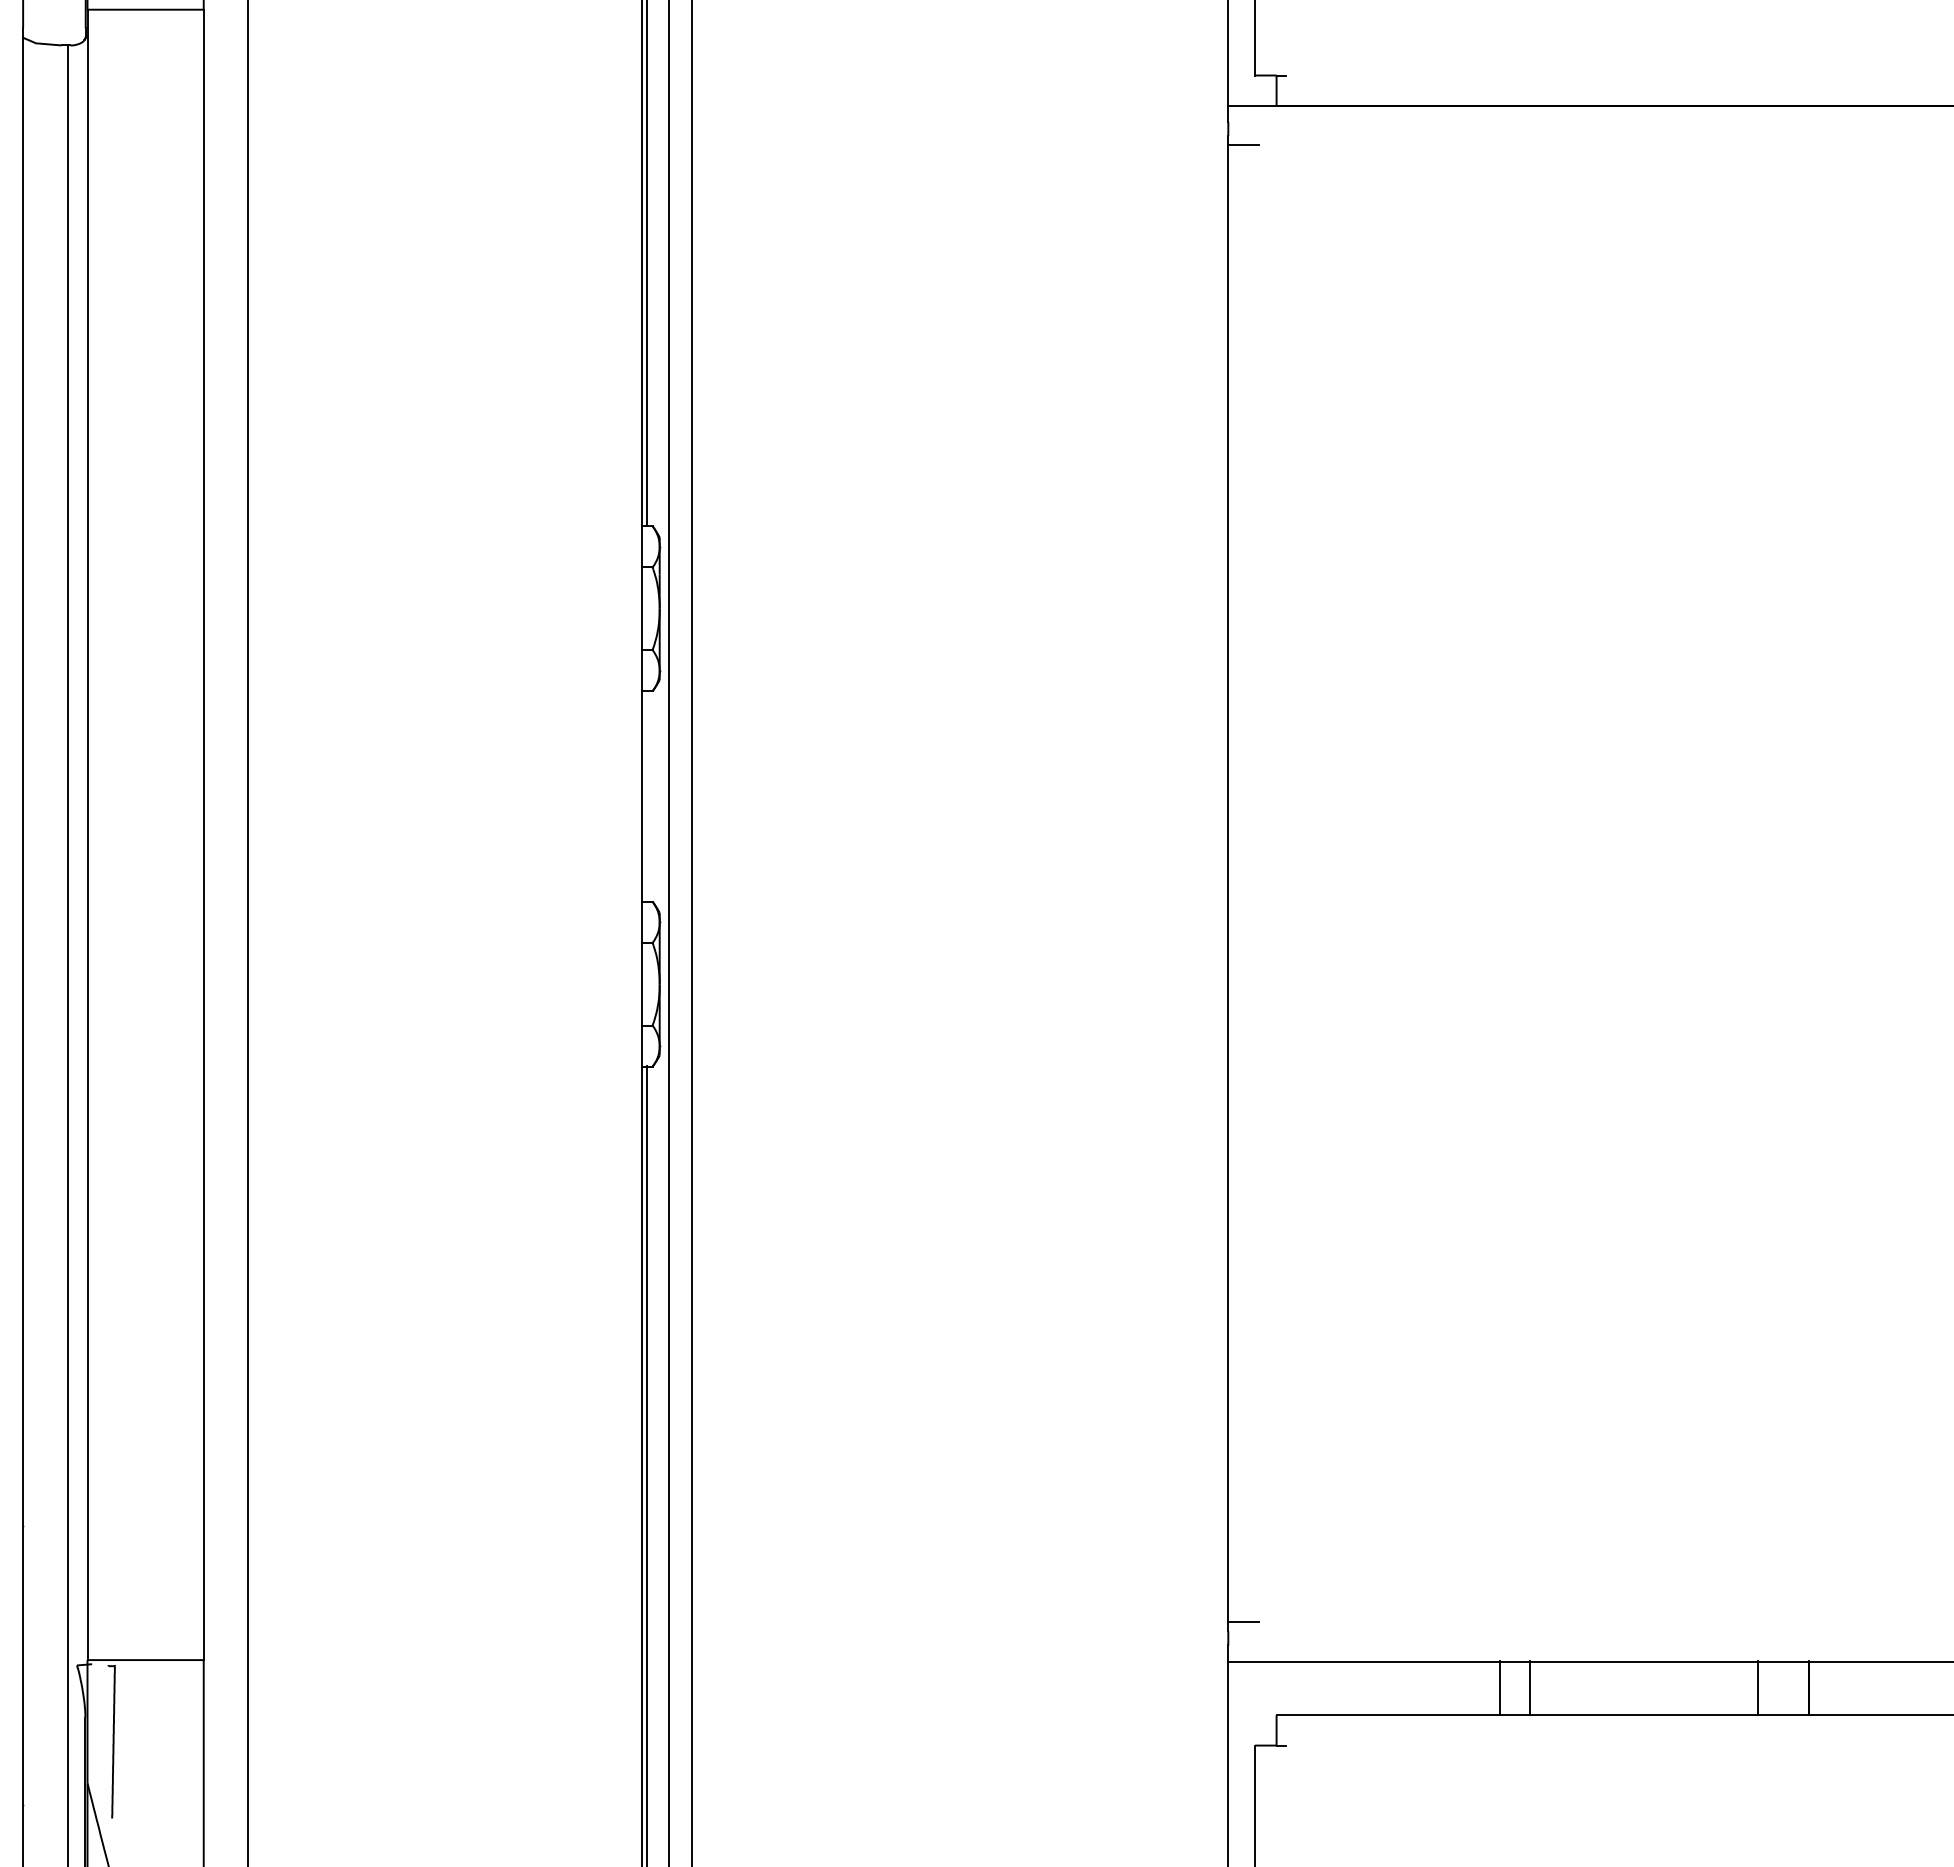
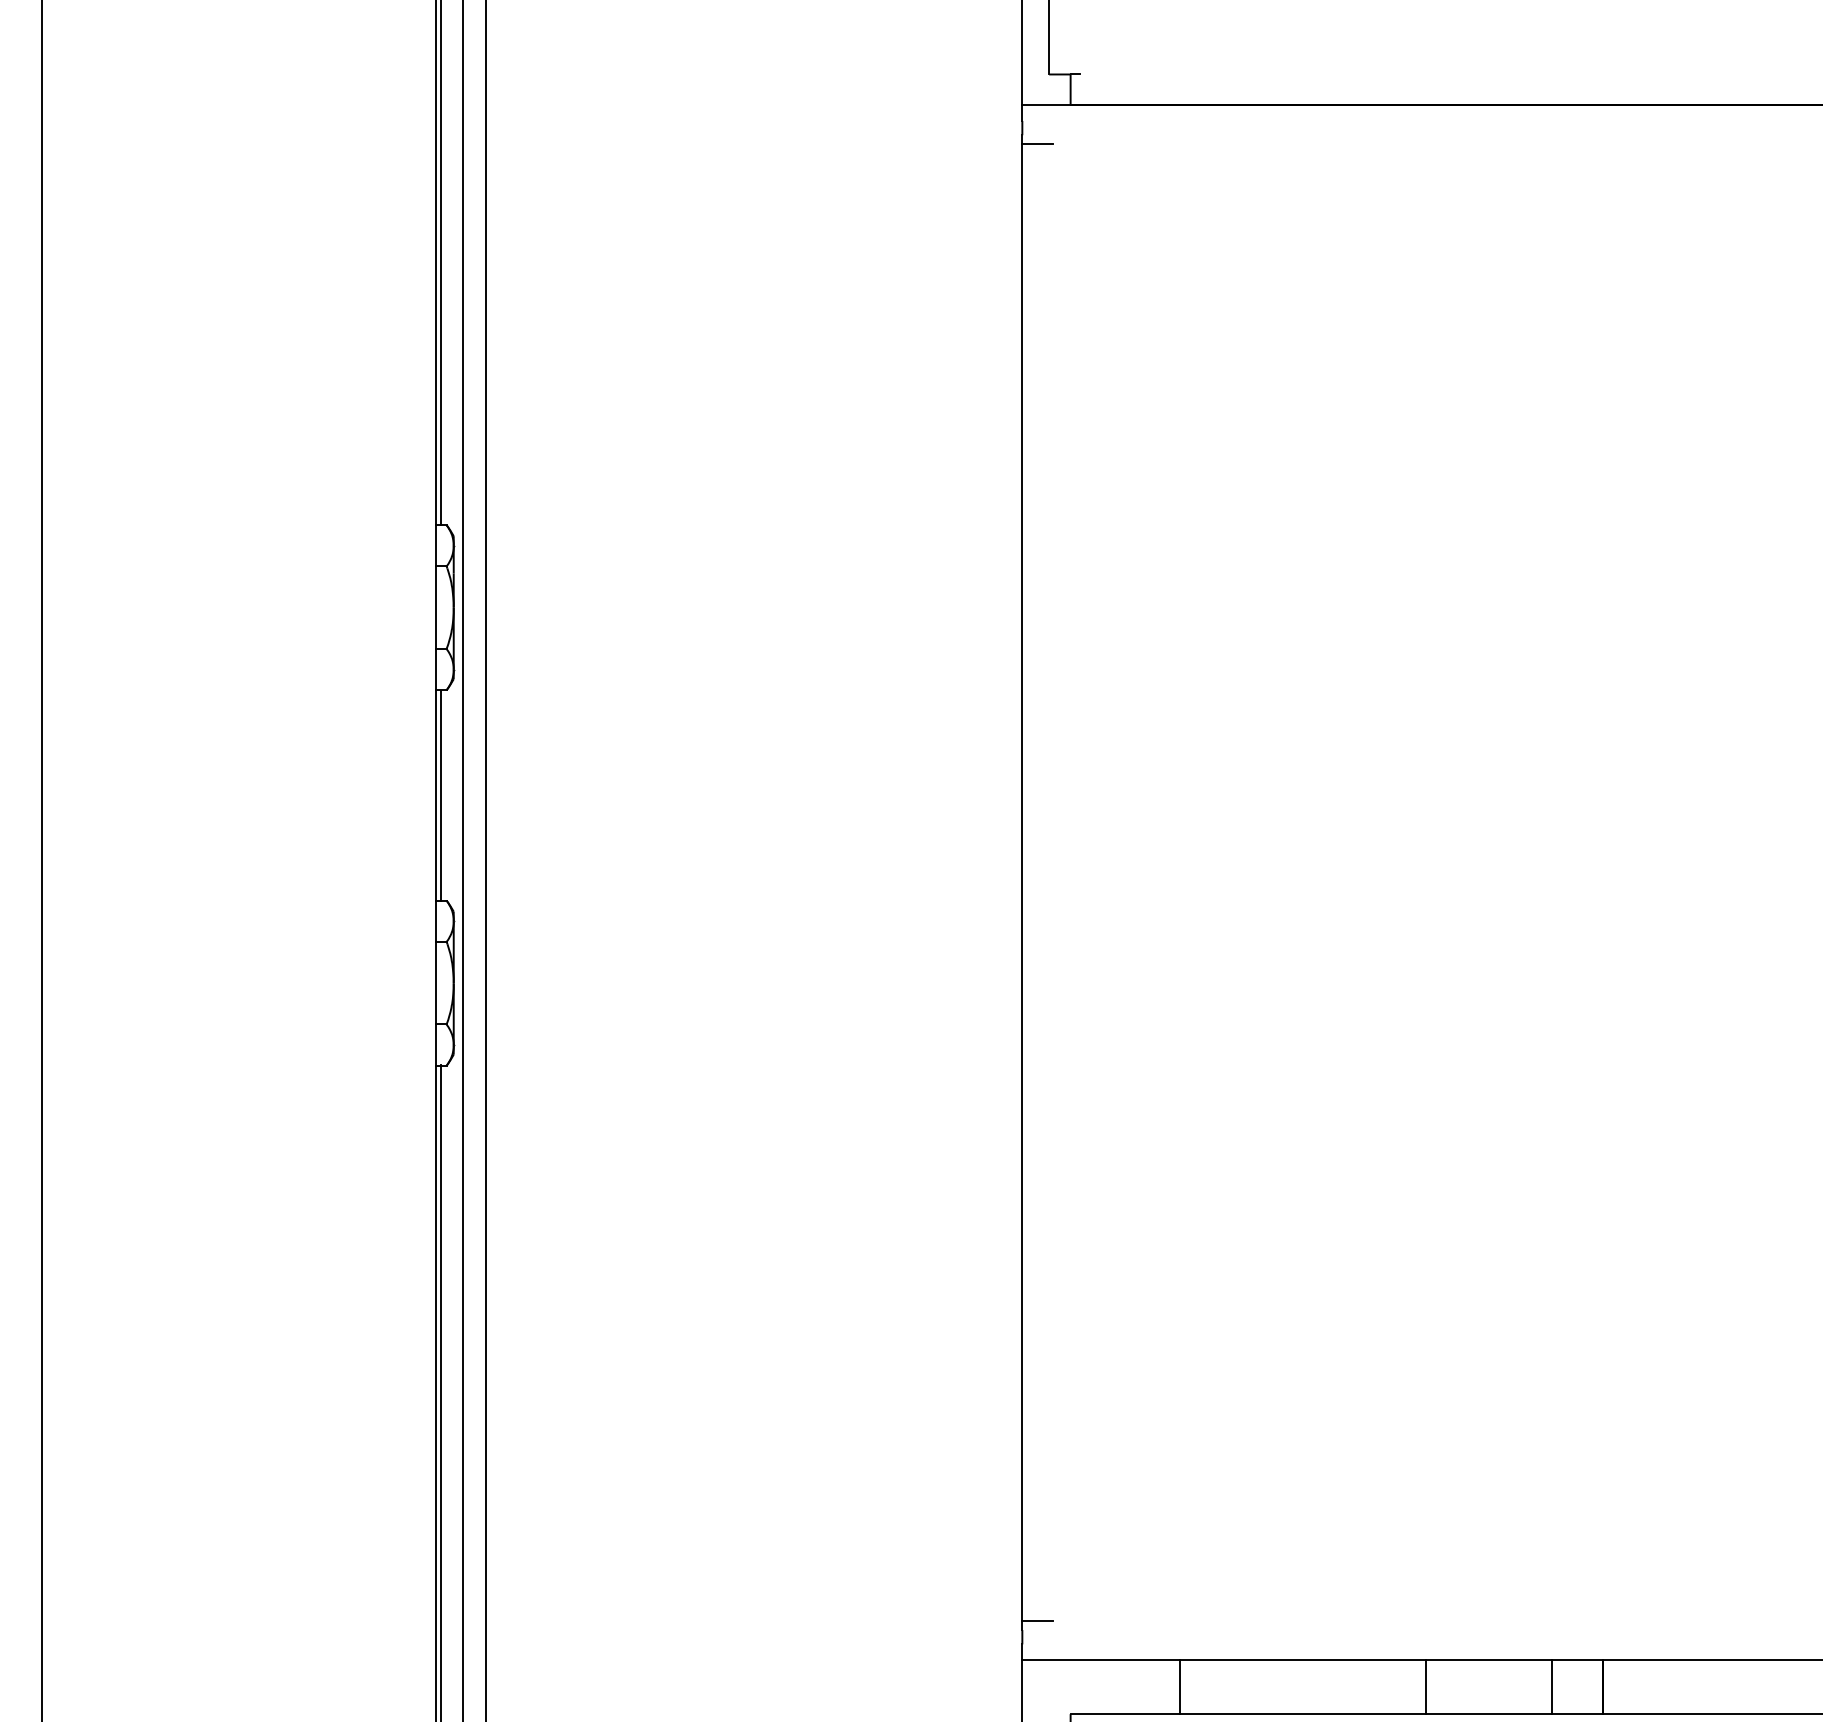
line: (647, 796) -> (441, 795), added
line: (1499, 1687) -> (1179, 1686), moved
line: (1530, 1687) -> (1426, 1686), moved

